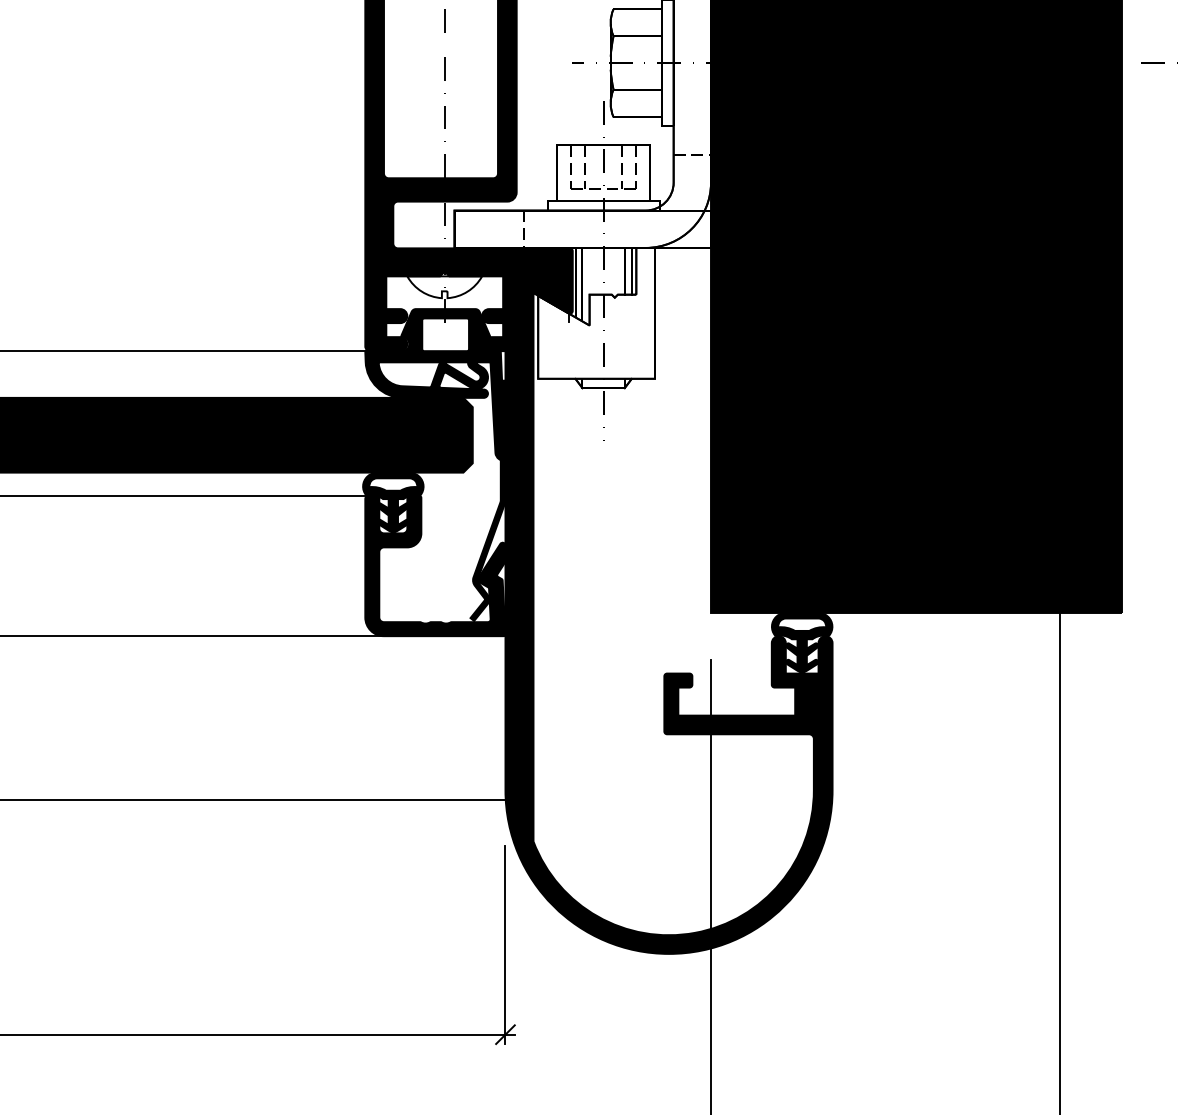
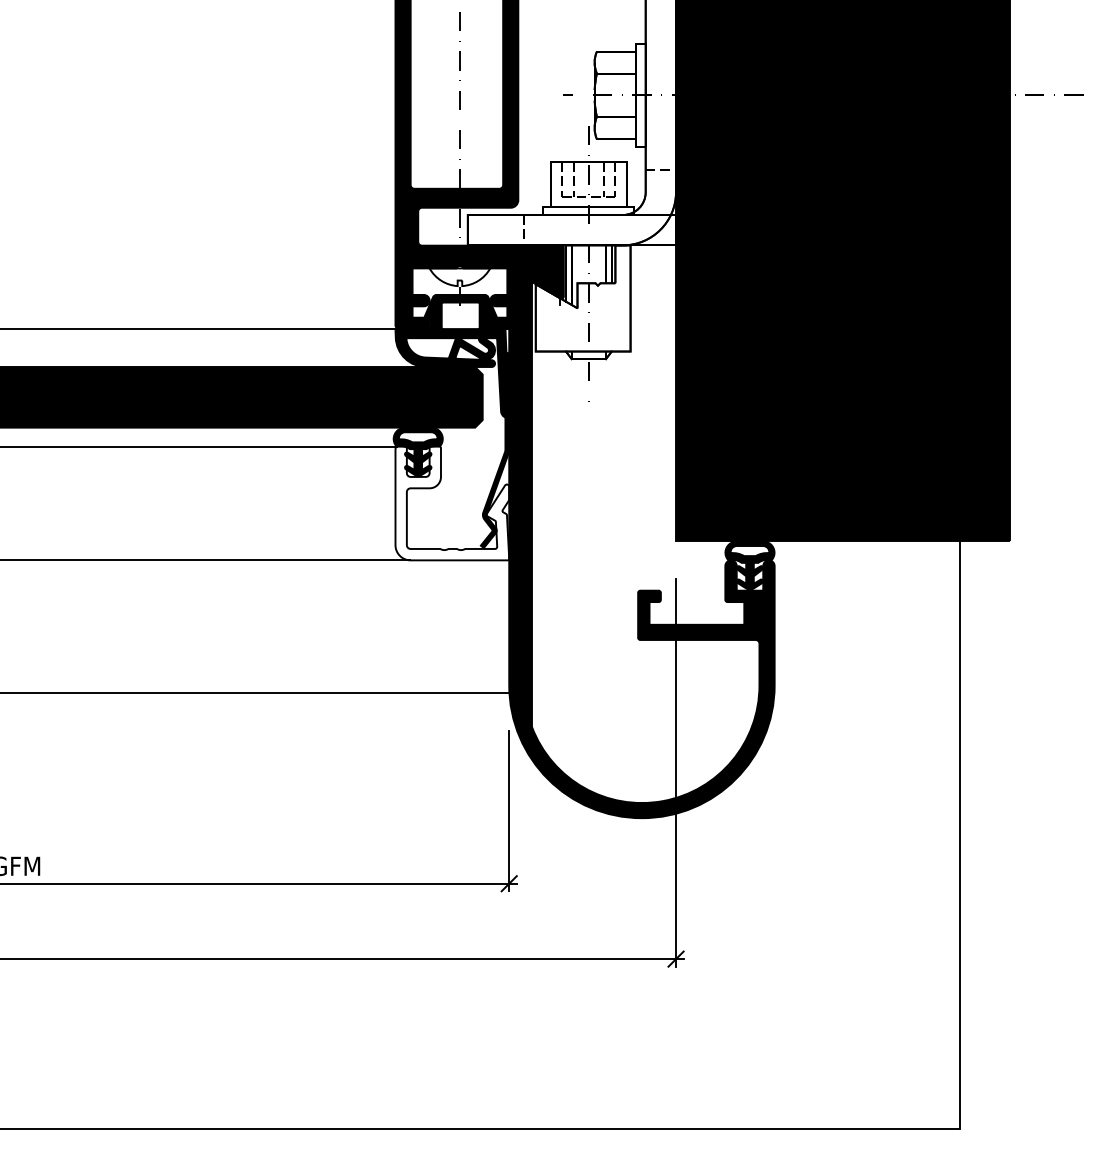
fill: (435, 566) -> (452, 503), removed

